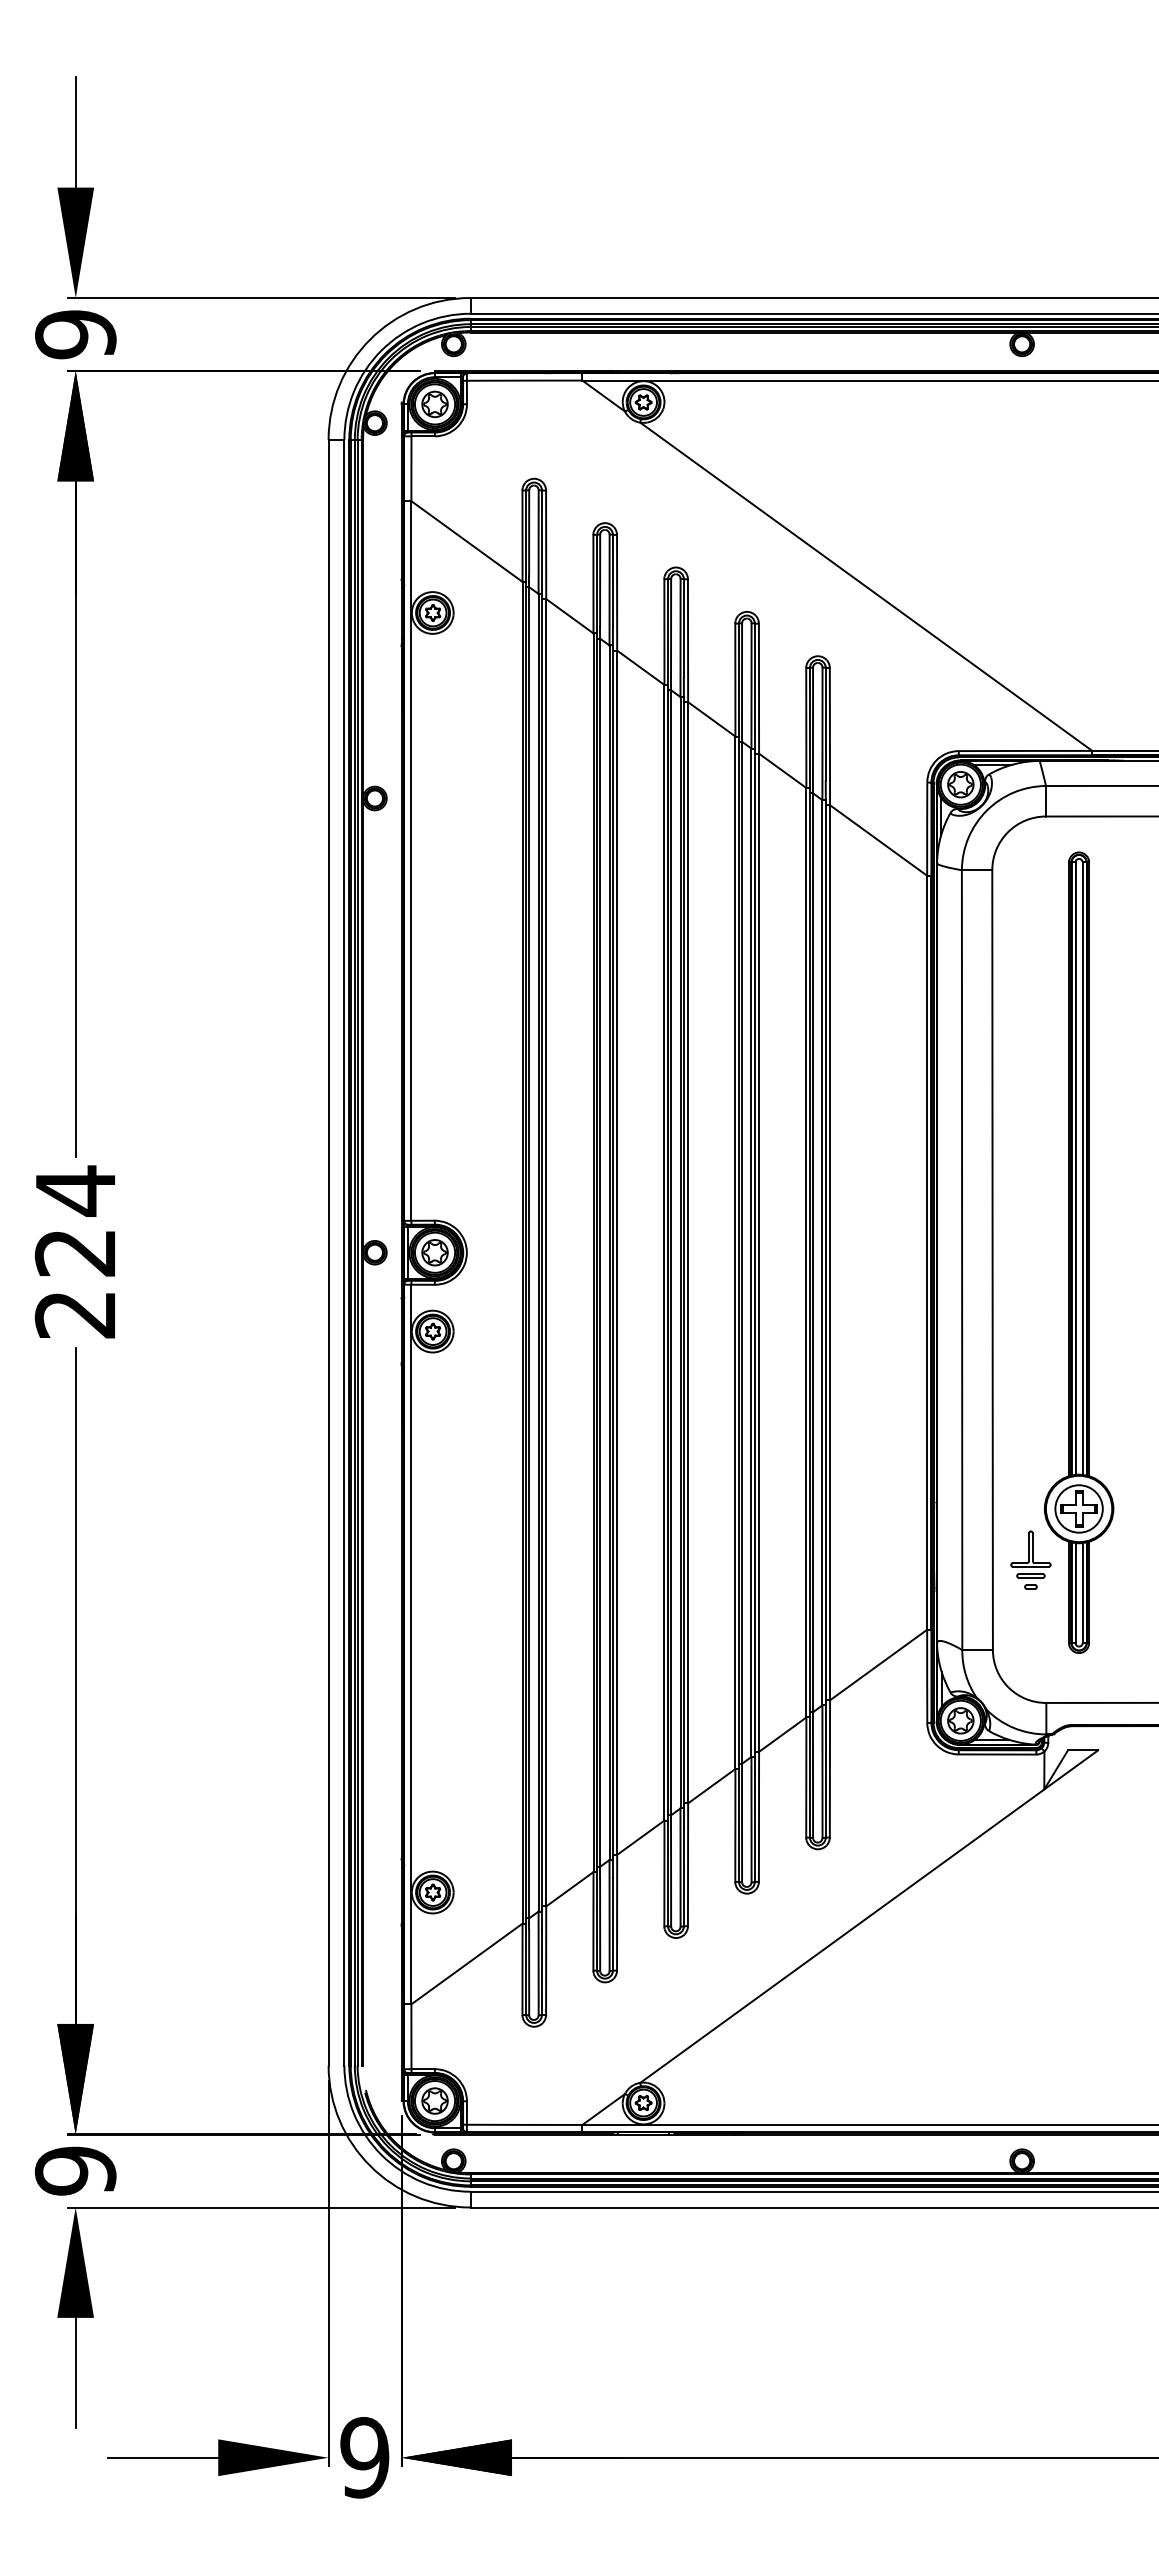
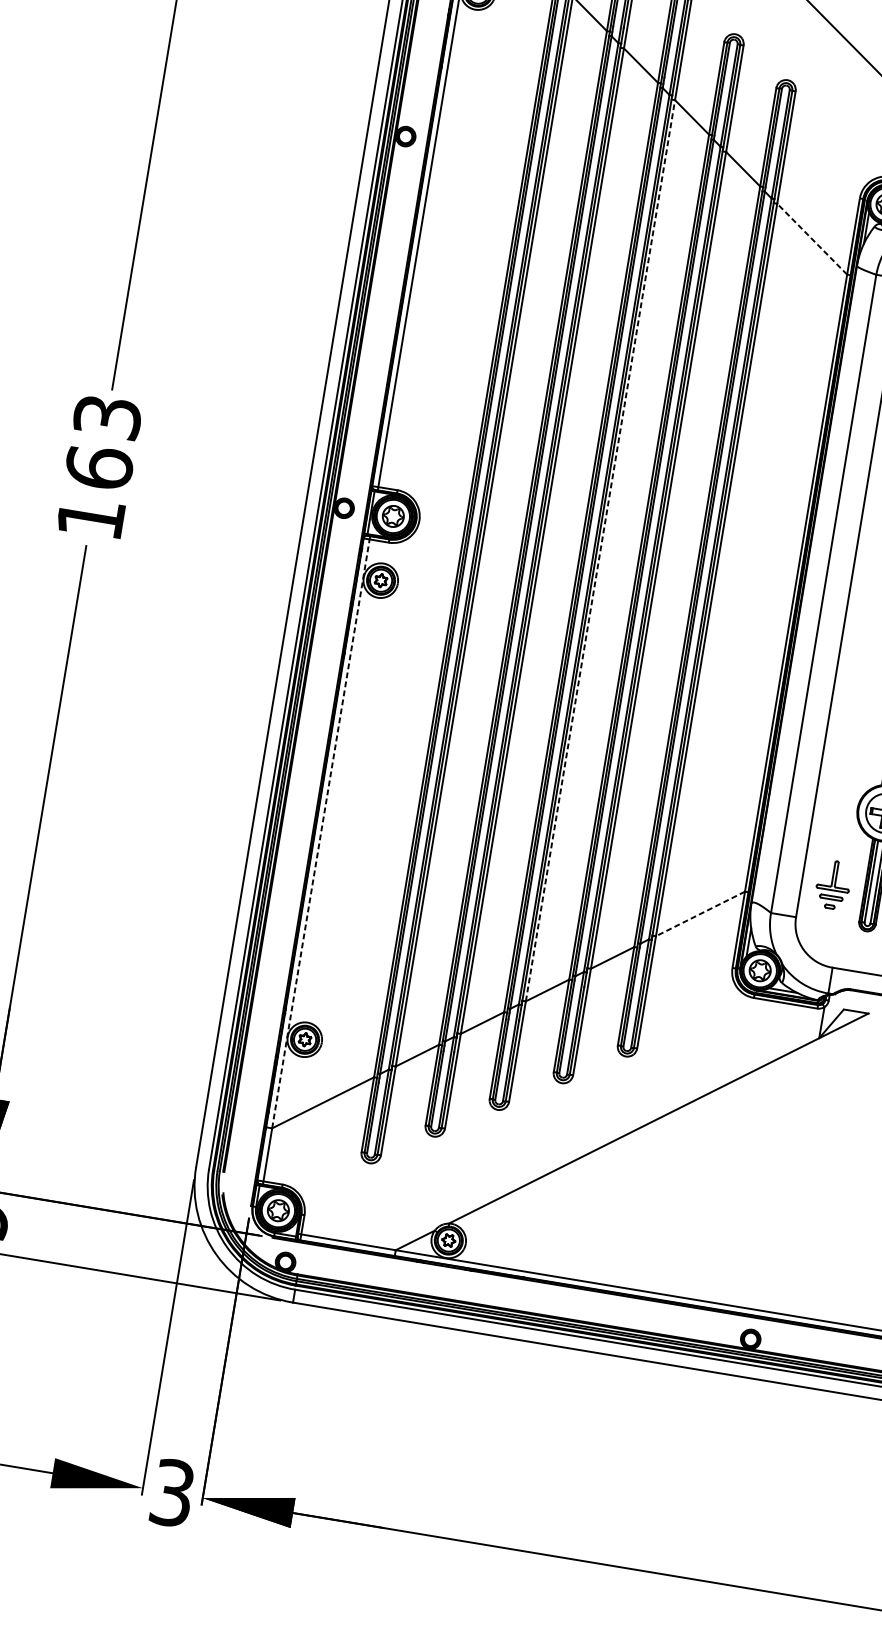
line: (878, 840) -> (812, 239), solid -> dashed
text: (75, 1251) -> (99, 466), 224 -> 163
line: (688, 1252) -> (600, 550), solid -> dashed
part: (1030, 1559) -> (833, 884), moved
line: (411, 1644) -> (321, 833), solid -> dashed
line: (878, 1665) -> (700, 914), solid -> dashed
text: (364, 2457) -> (172, 1492), 9 -> 3

